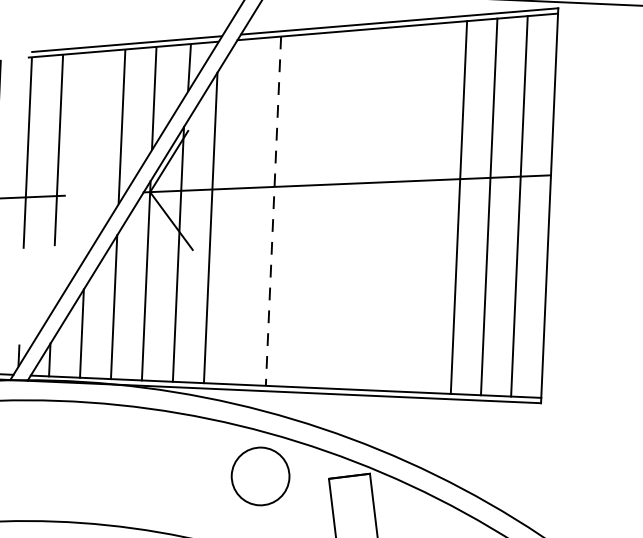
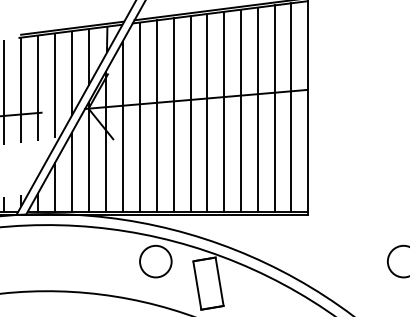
line: (89, 154) -> (54, 89), added
line: (428, 207) -> (241, 110), added
line: (366, 208) -> (207, 112), added
line: (397, 208) -> (224, 111), added
line: (304, 209) -> (173, 114), added
line: (335, 209) -> (190, 113), added
line: (242, 210) -> (139, 116), added
line: (273, 211) -> (156, 116), dashed -> solid

